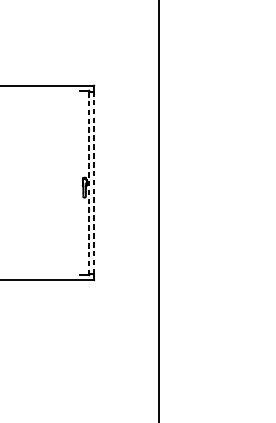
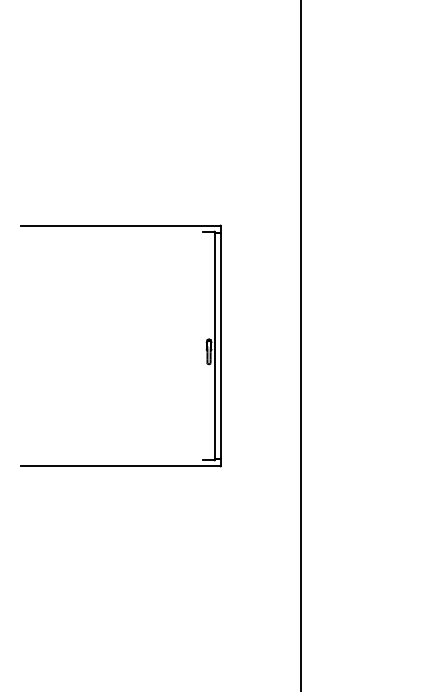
line: (89, 182) -> (214, 345), dashed -> solid
line: (93, 182) -> (220, 345), dashed -> solid

